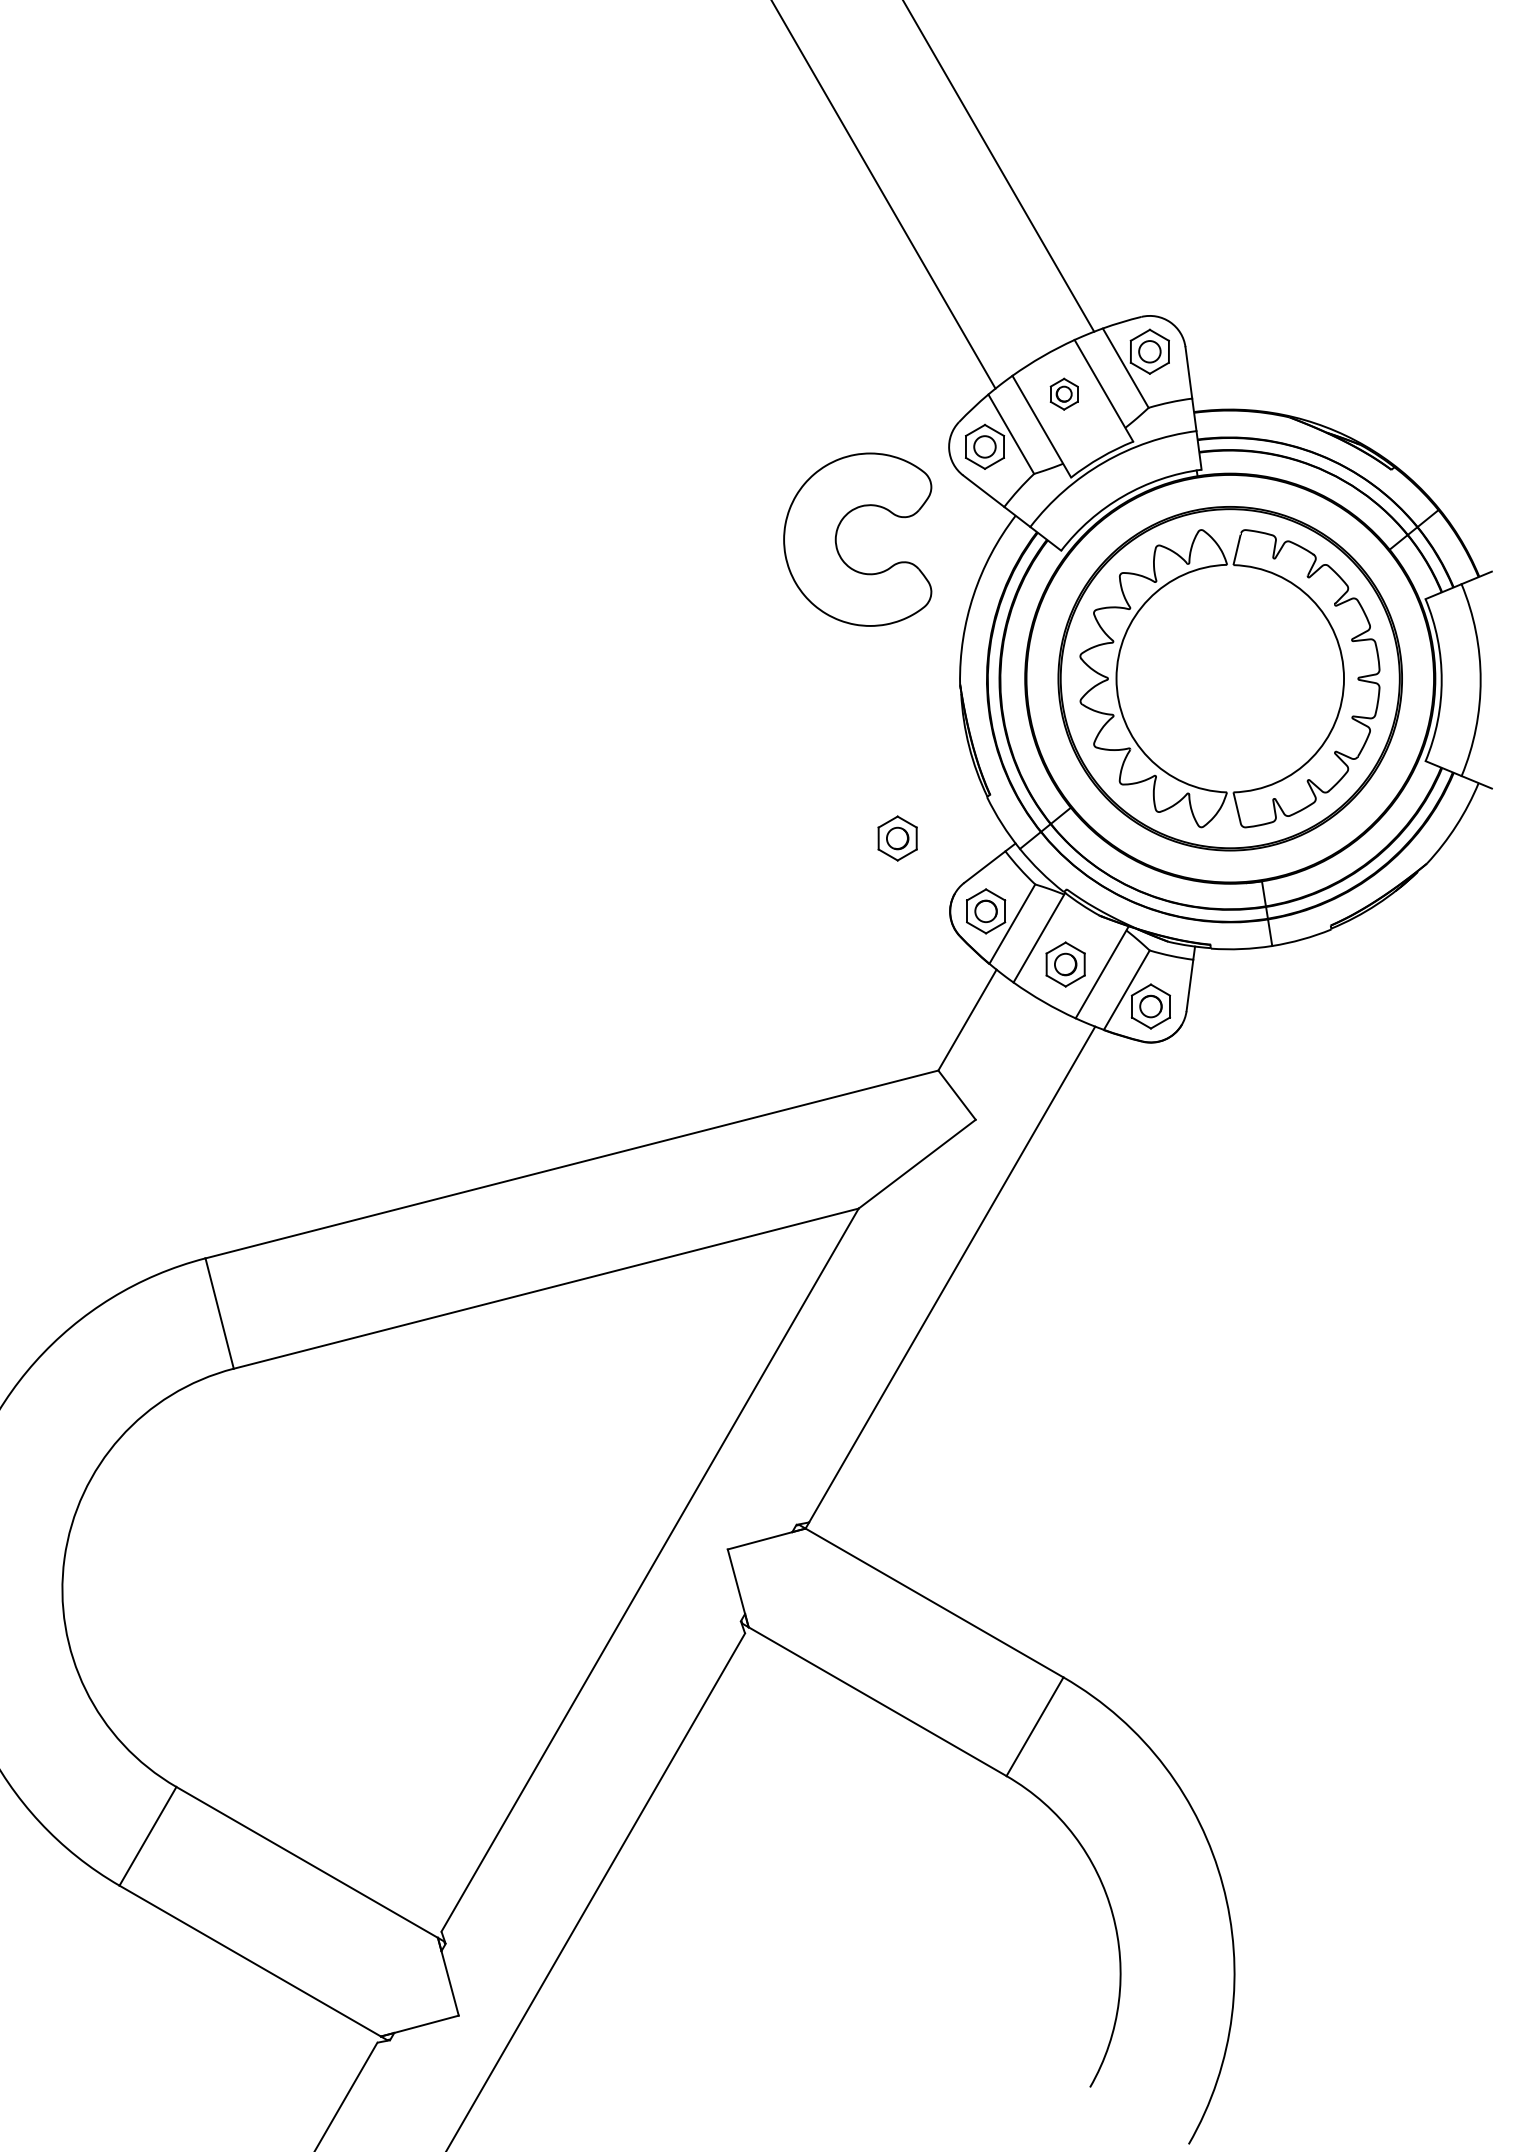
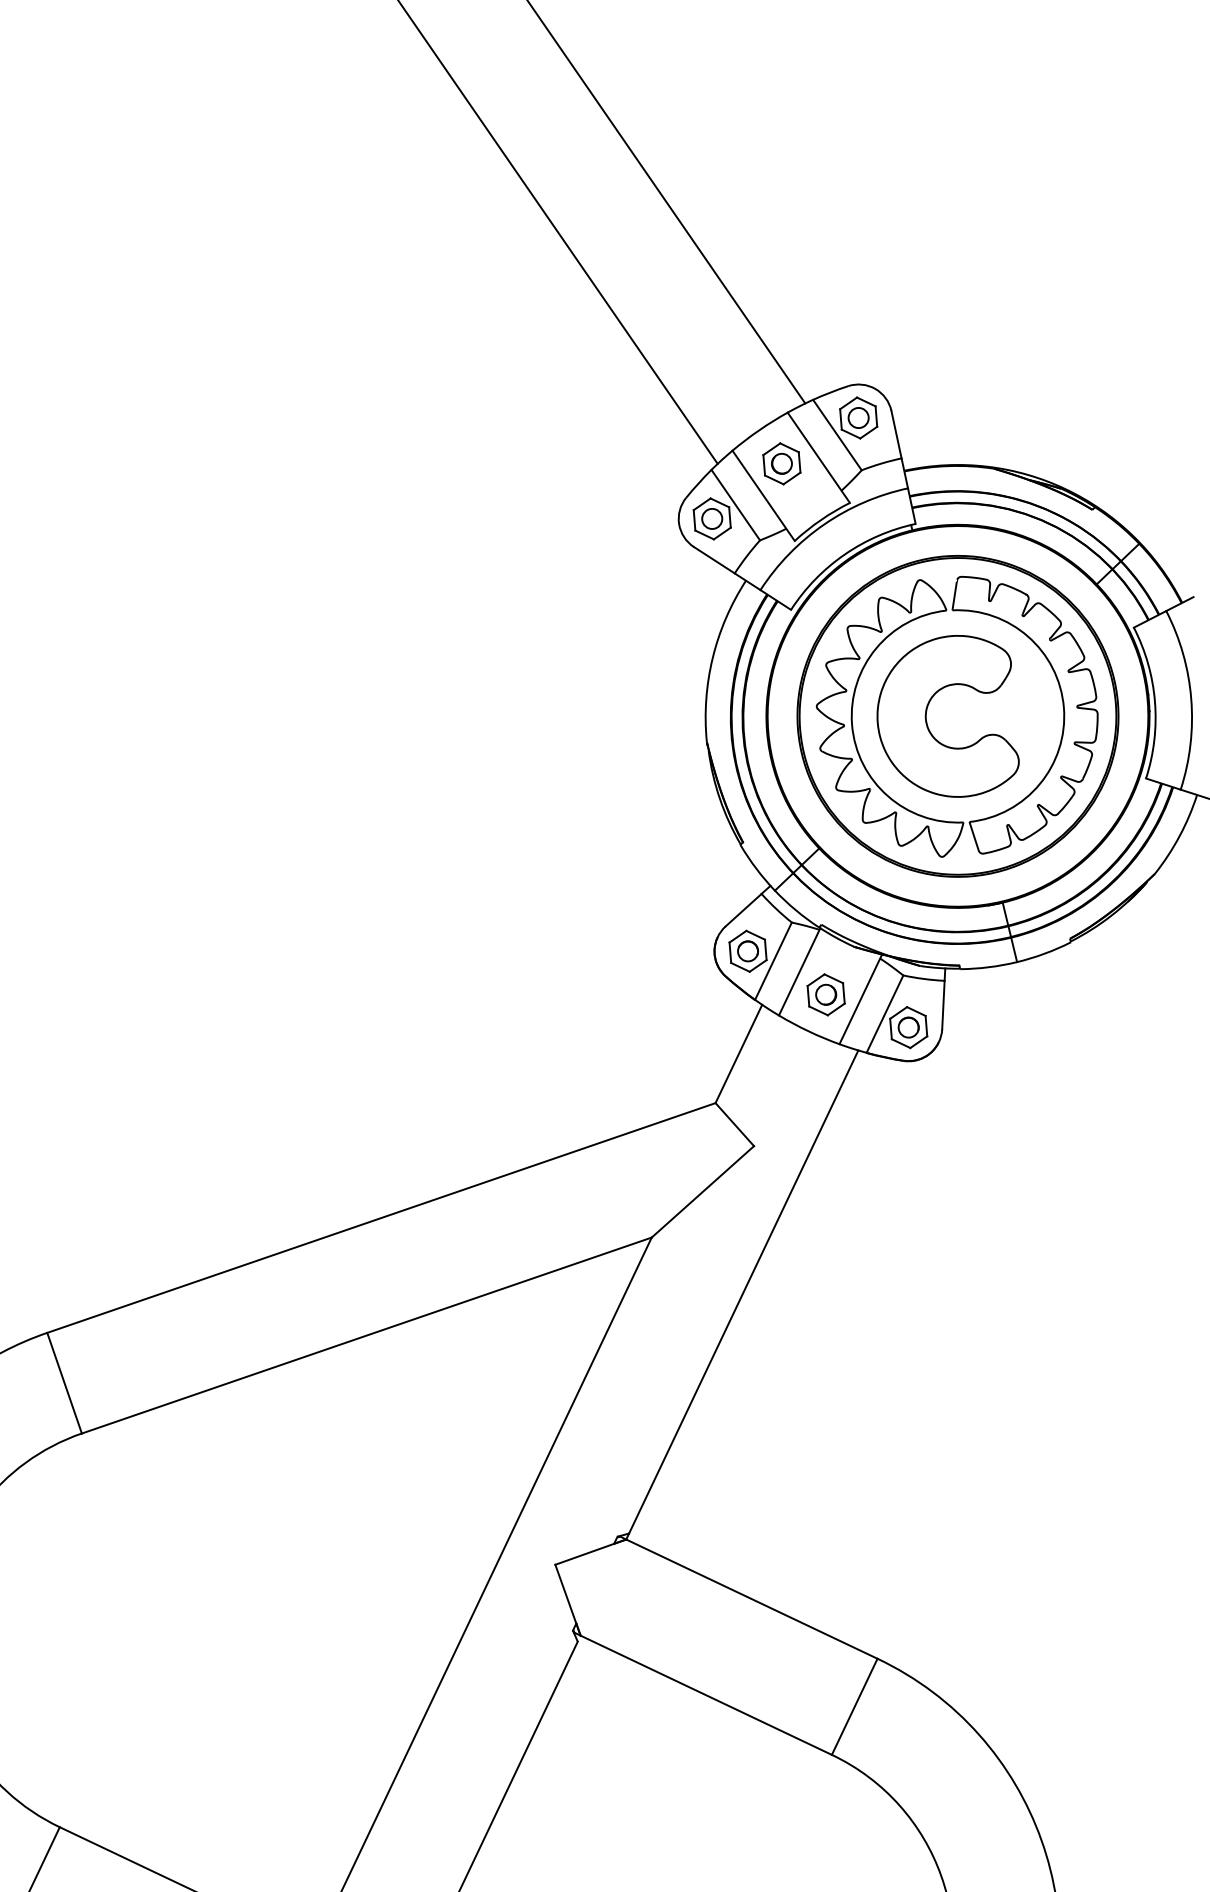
part: (1064, 394) -> (782, 464), size x1.43
part: (837, 534) -> (927, 713), moved
part: (897, 838) -> (660, 890), removed

